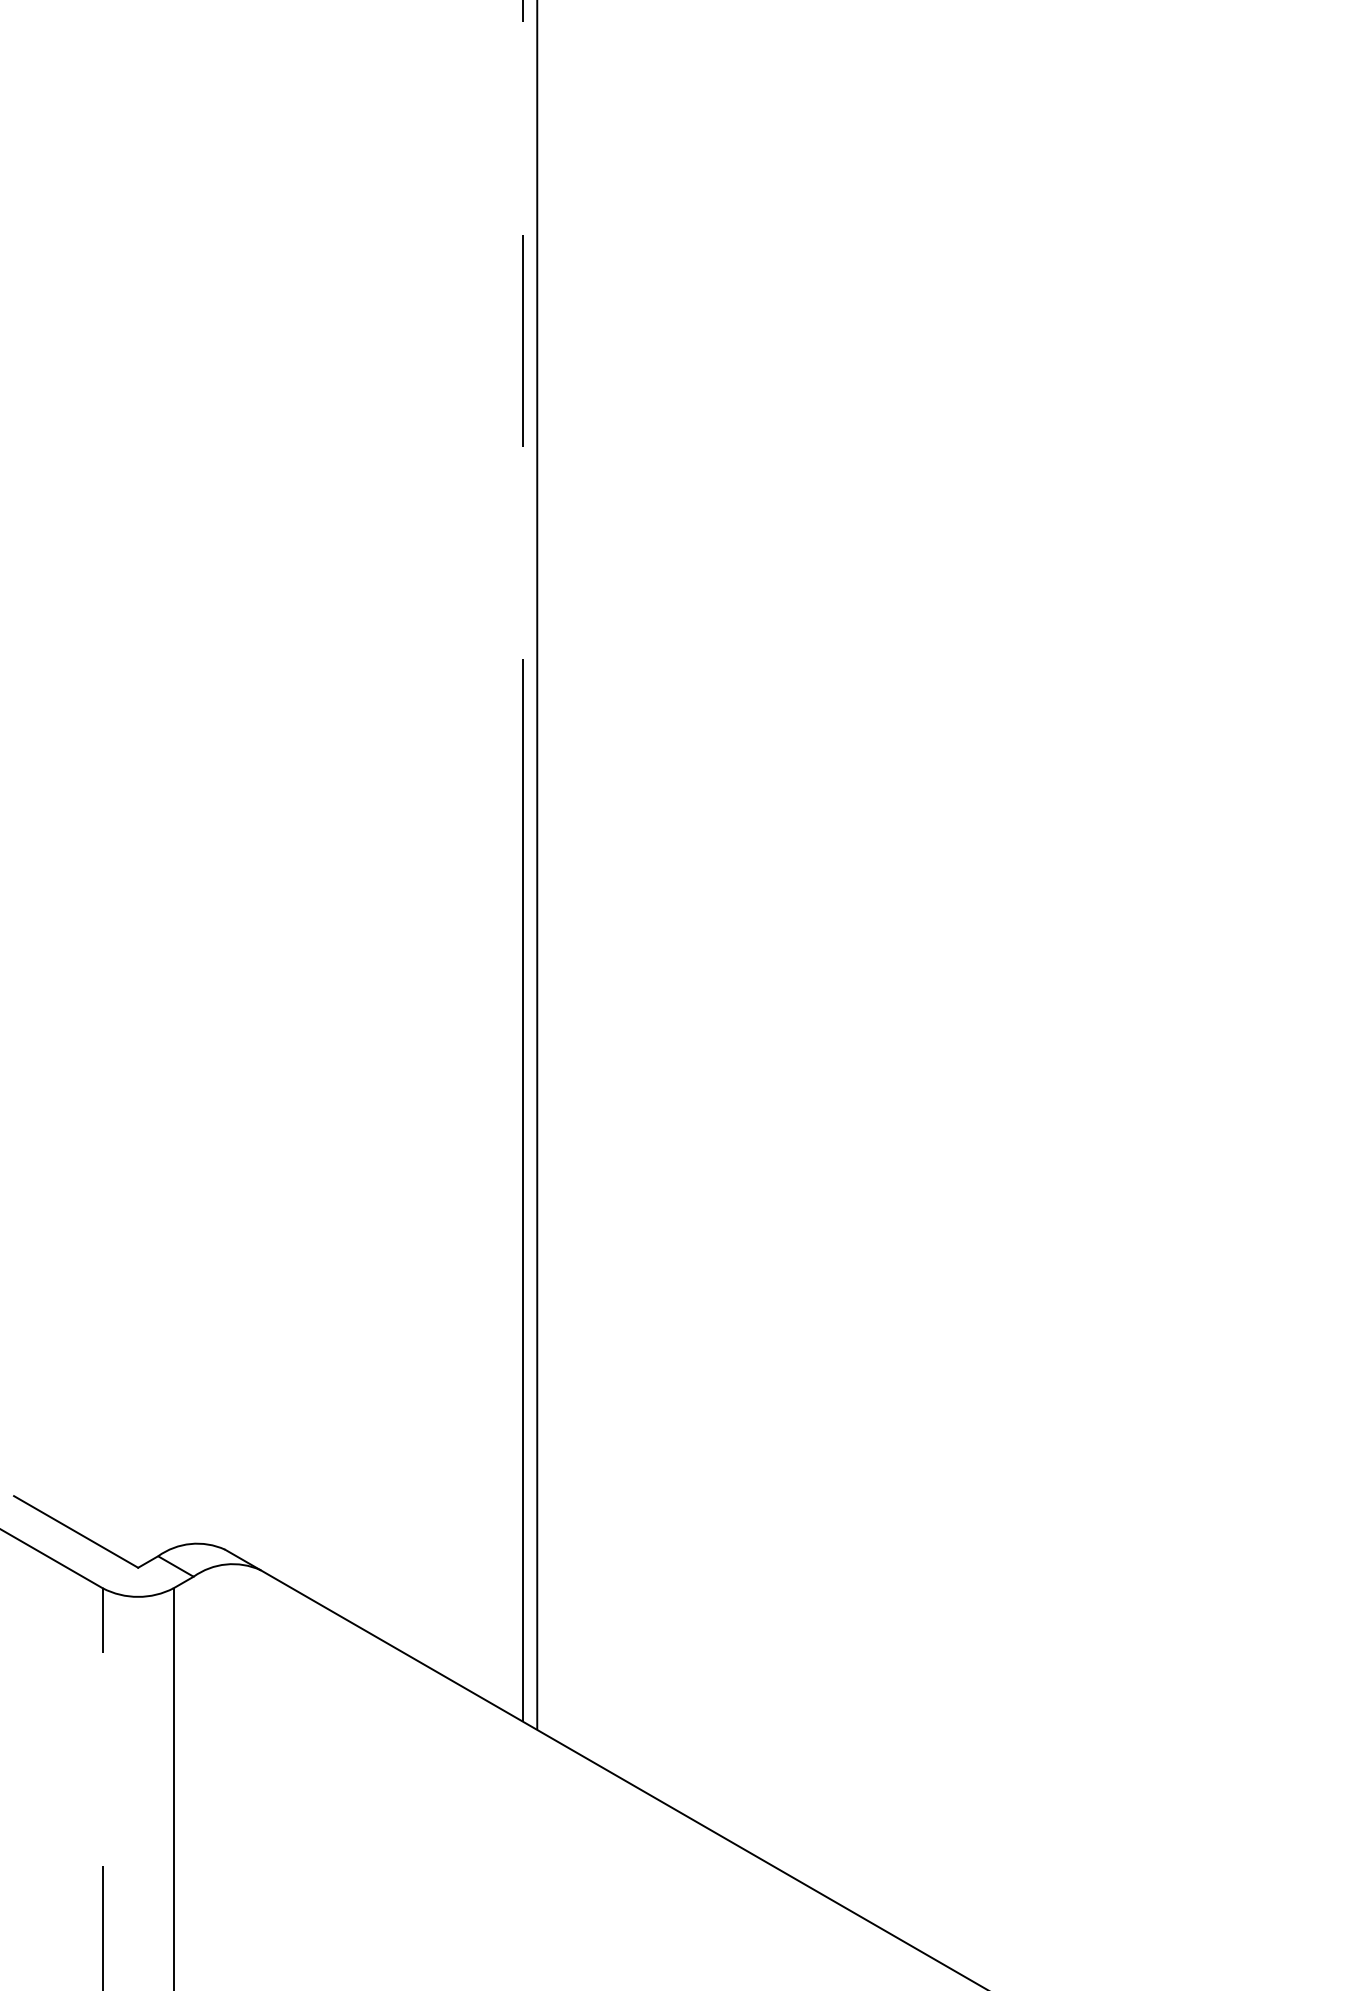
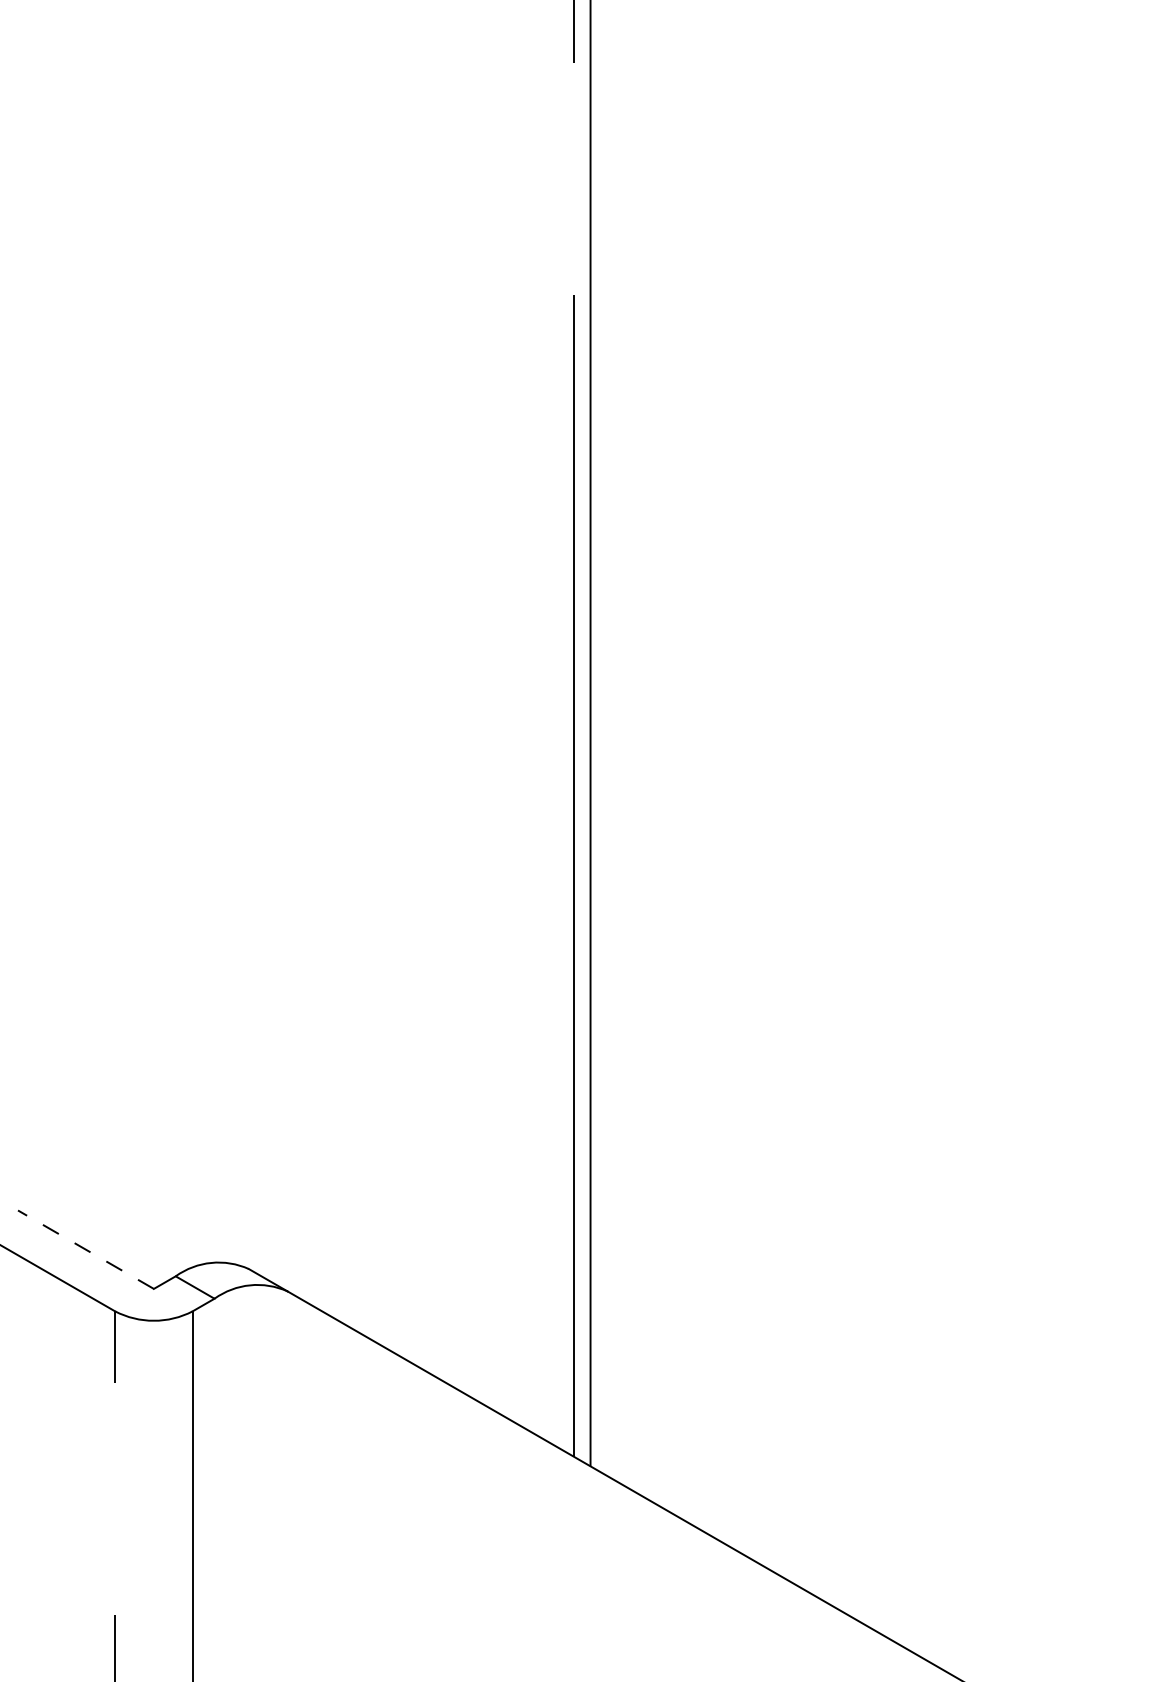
line: (76, 1531) -> (86, 1249), solid -> dashed

